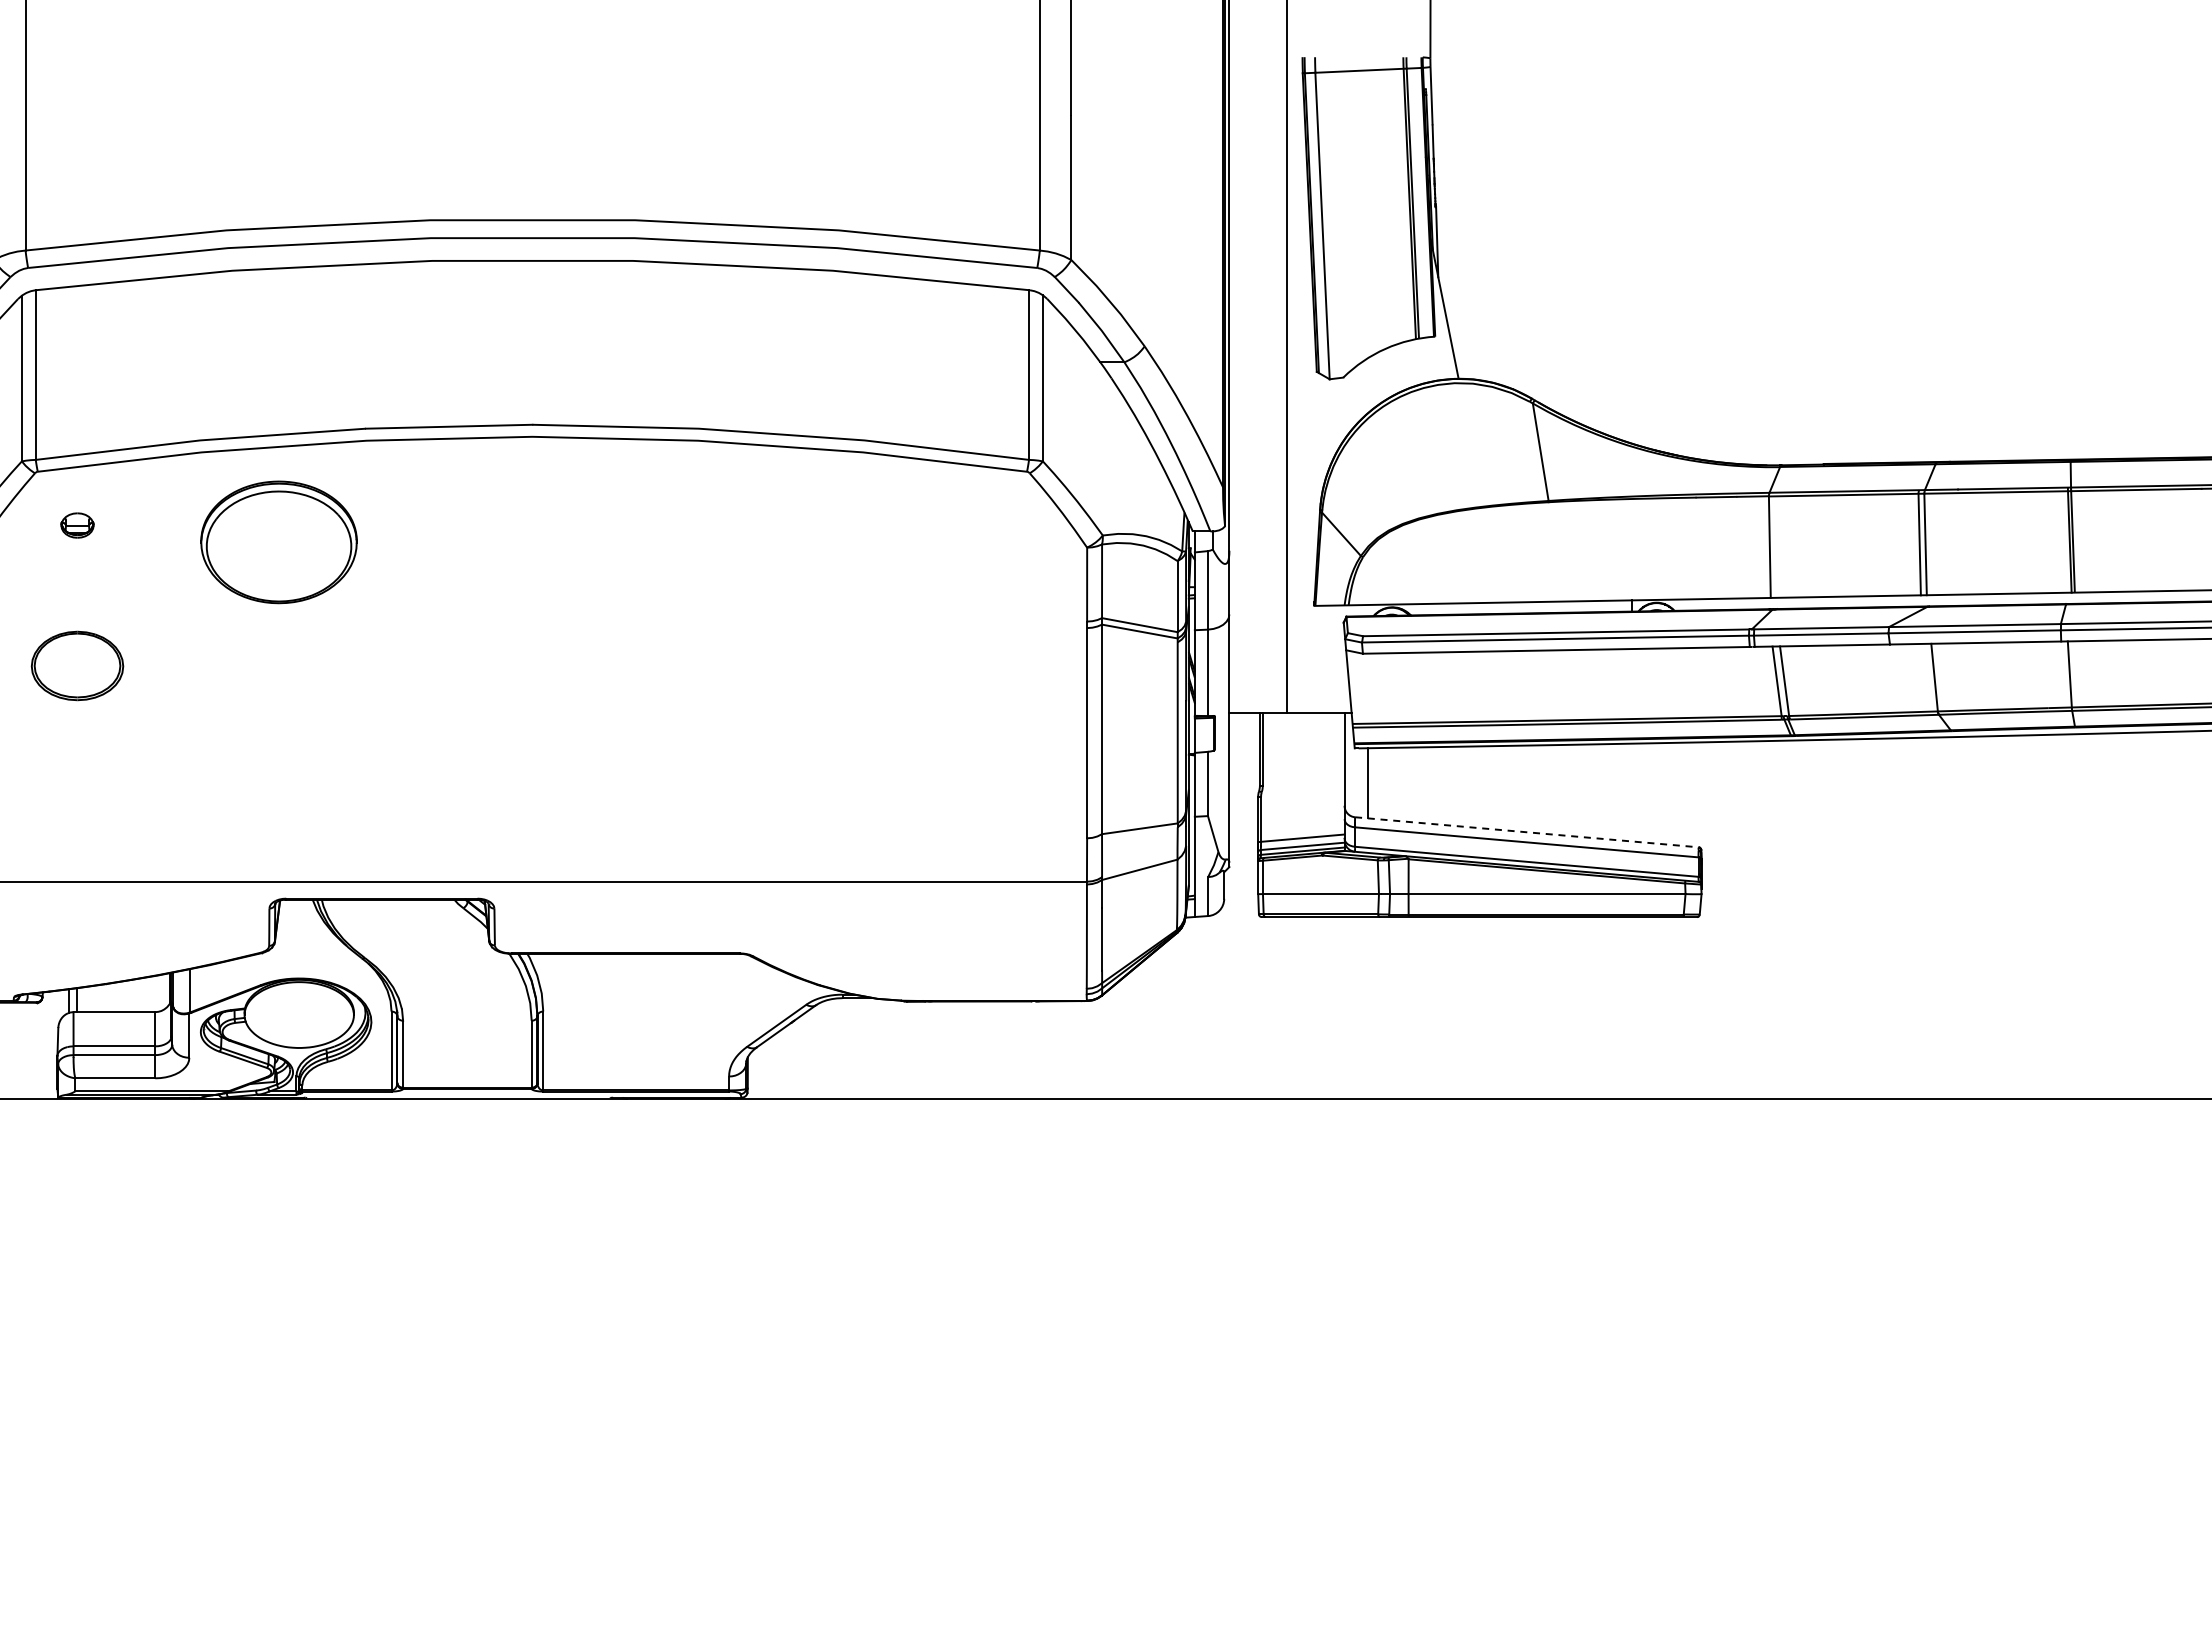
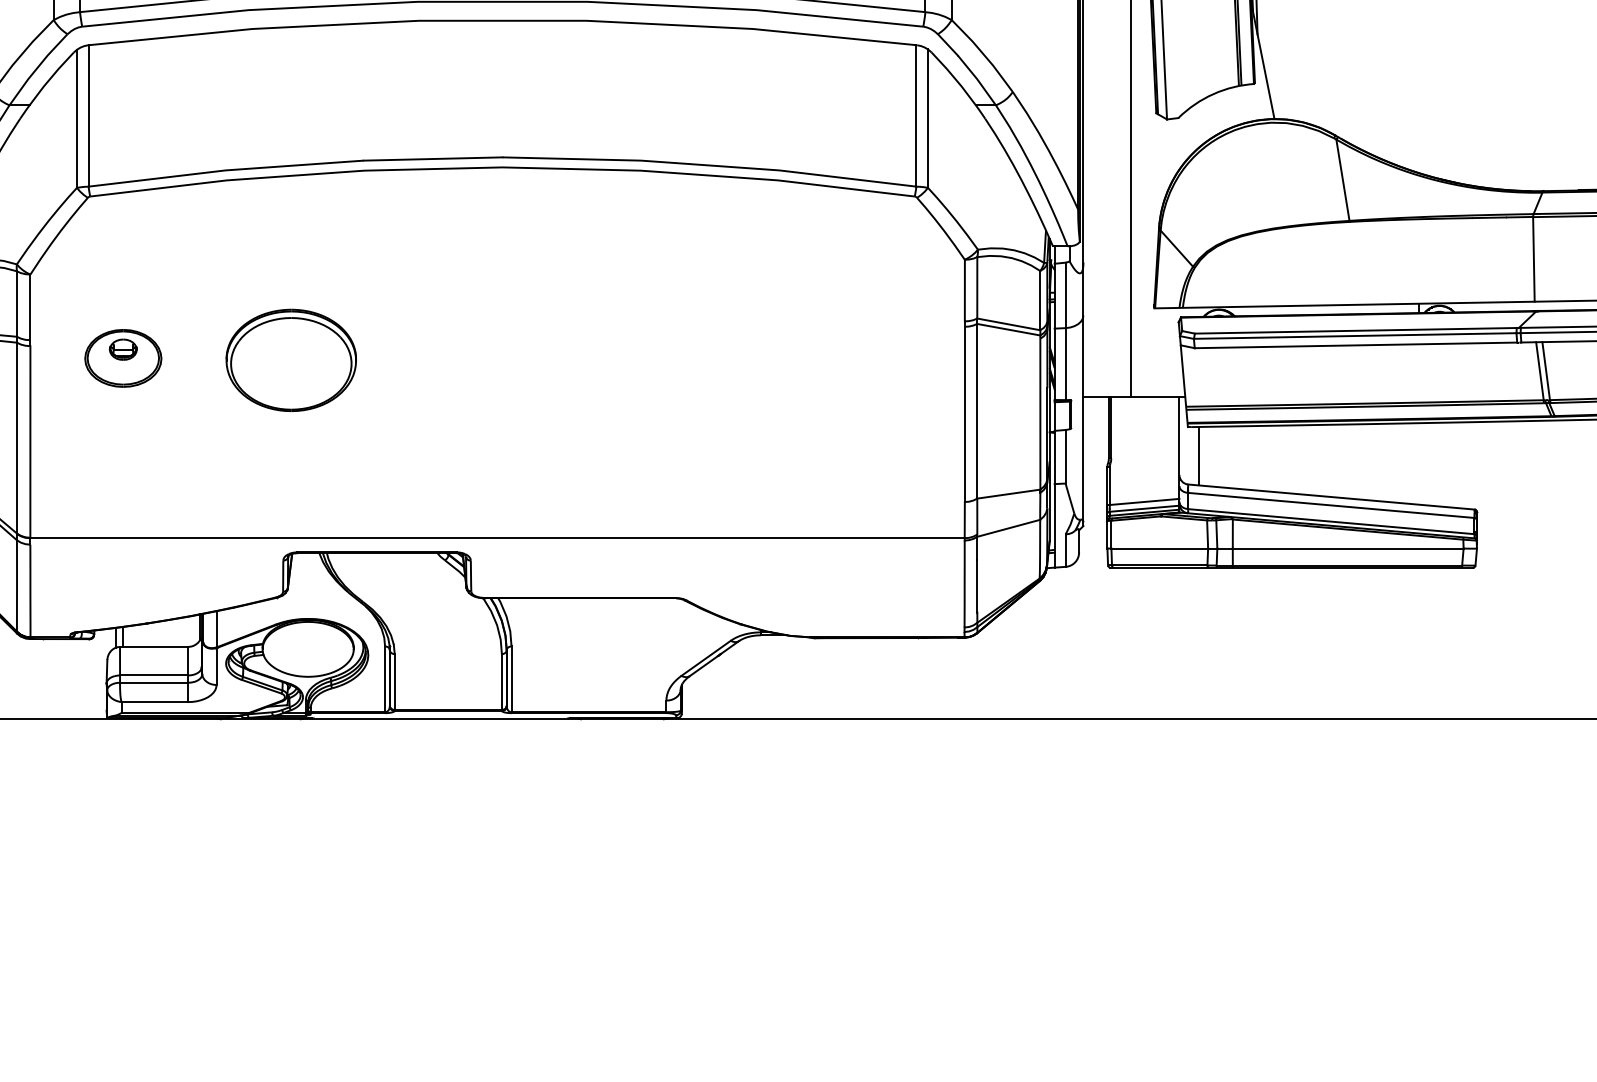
part: (77, 525) -> (123, 349), moved
part: (278, 542) -> (290, 360), moved
line: (1527, 832) -> (1331, 497), dashed -> solid

